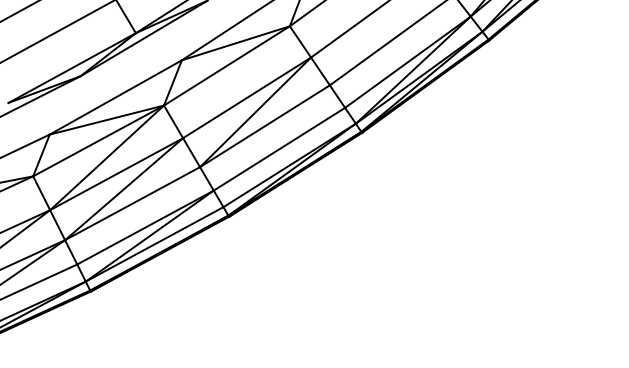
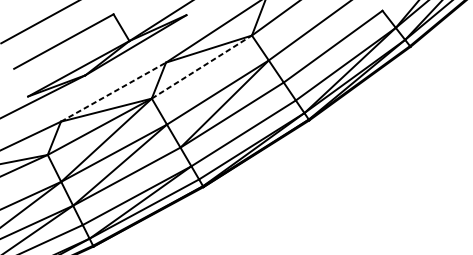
line: (227, 65) -> (202, 66), solid -> dashed
line: (115, 97) -> (113, 92), solid -> dashed

